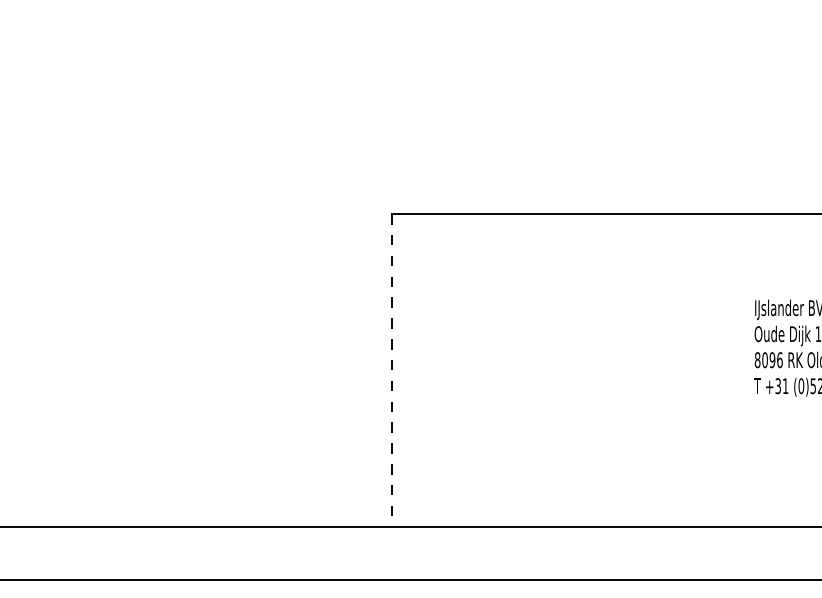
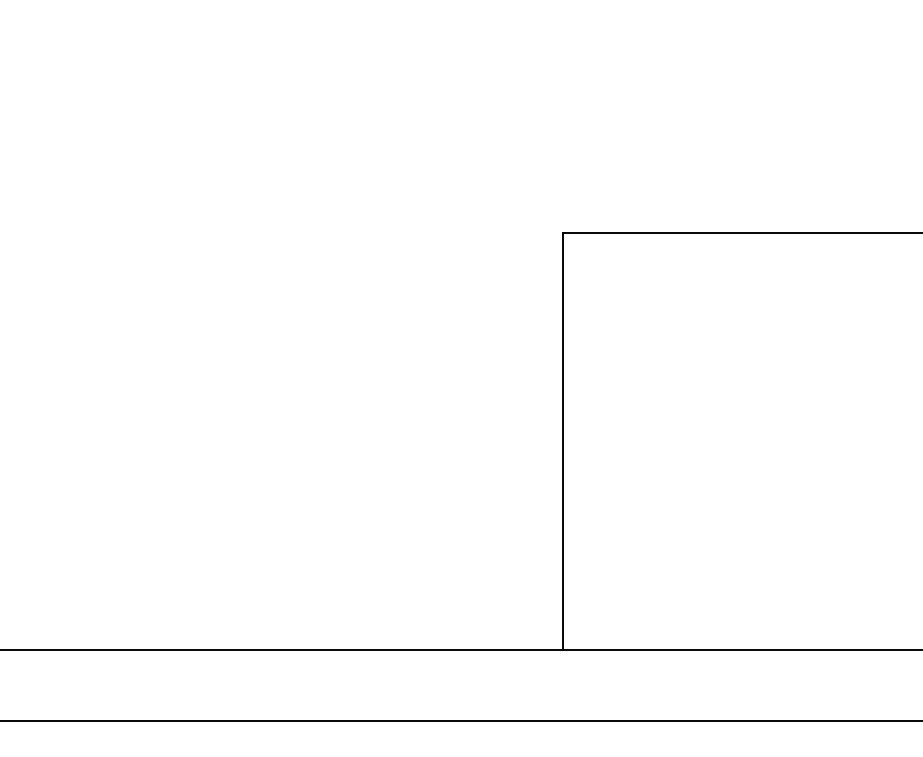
line: (391, 370) -> (562, 441), dashed -> solid

